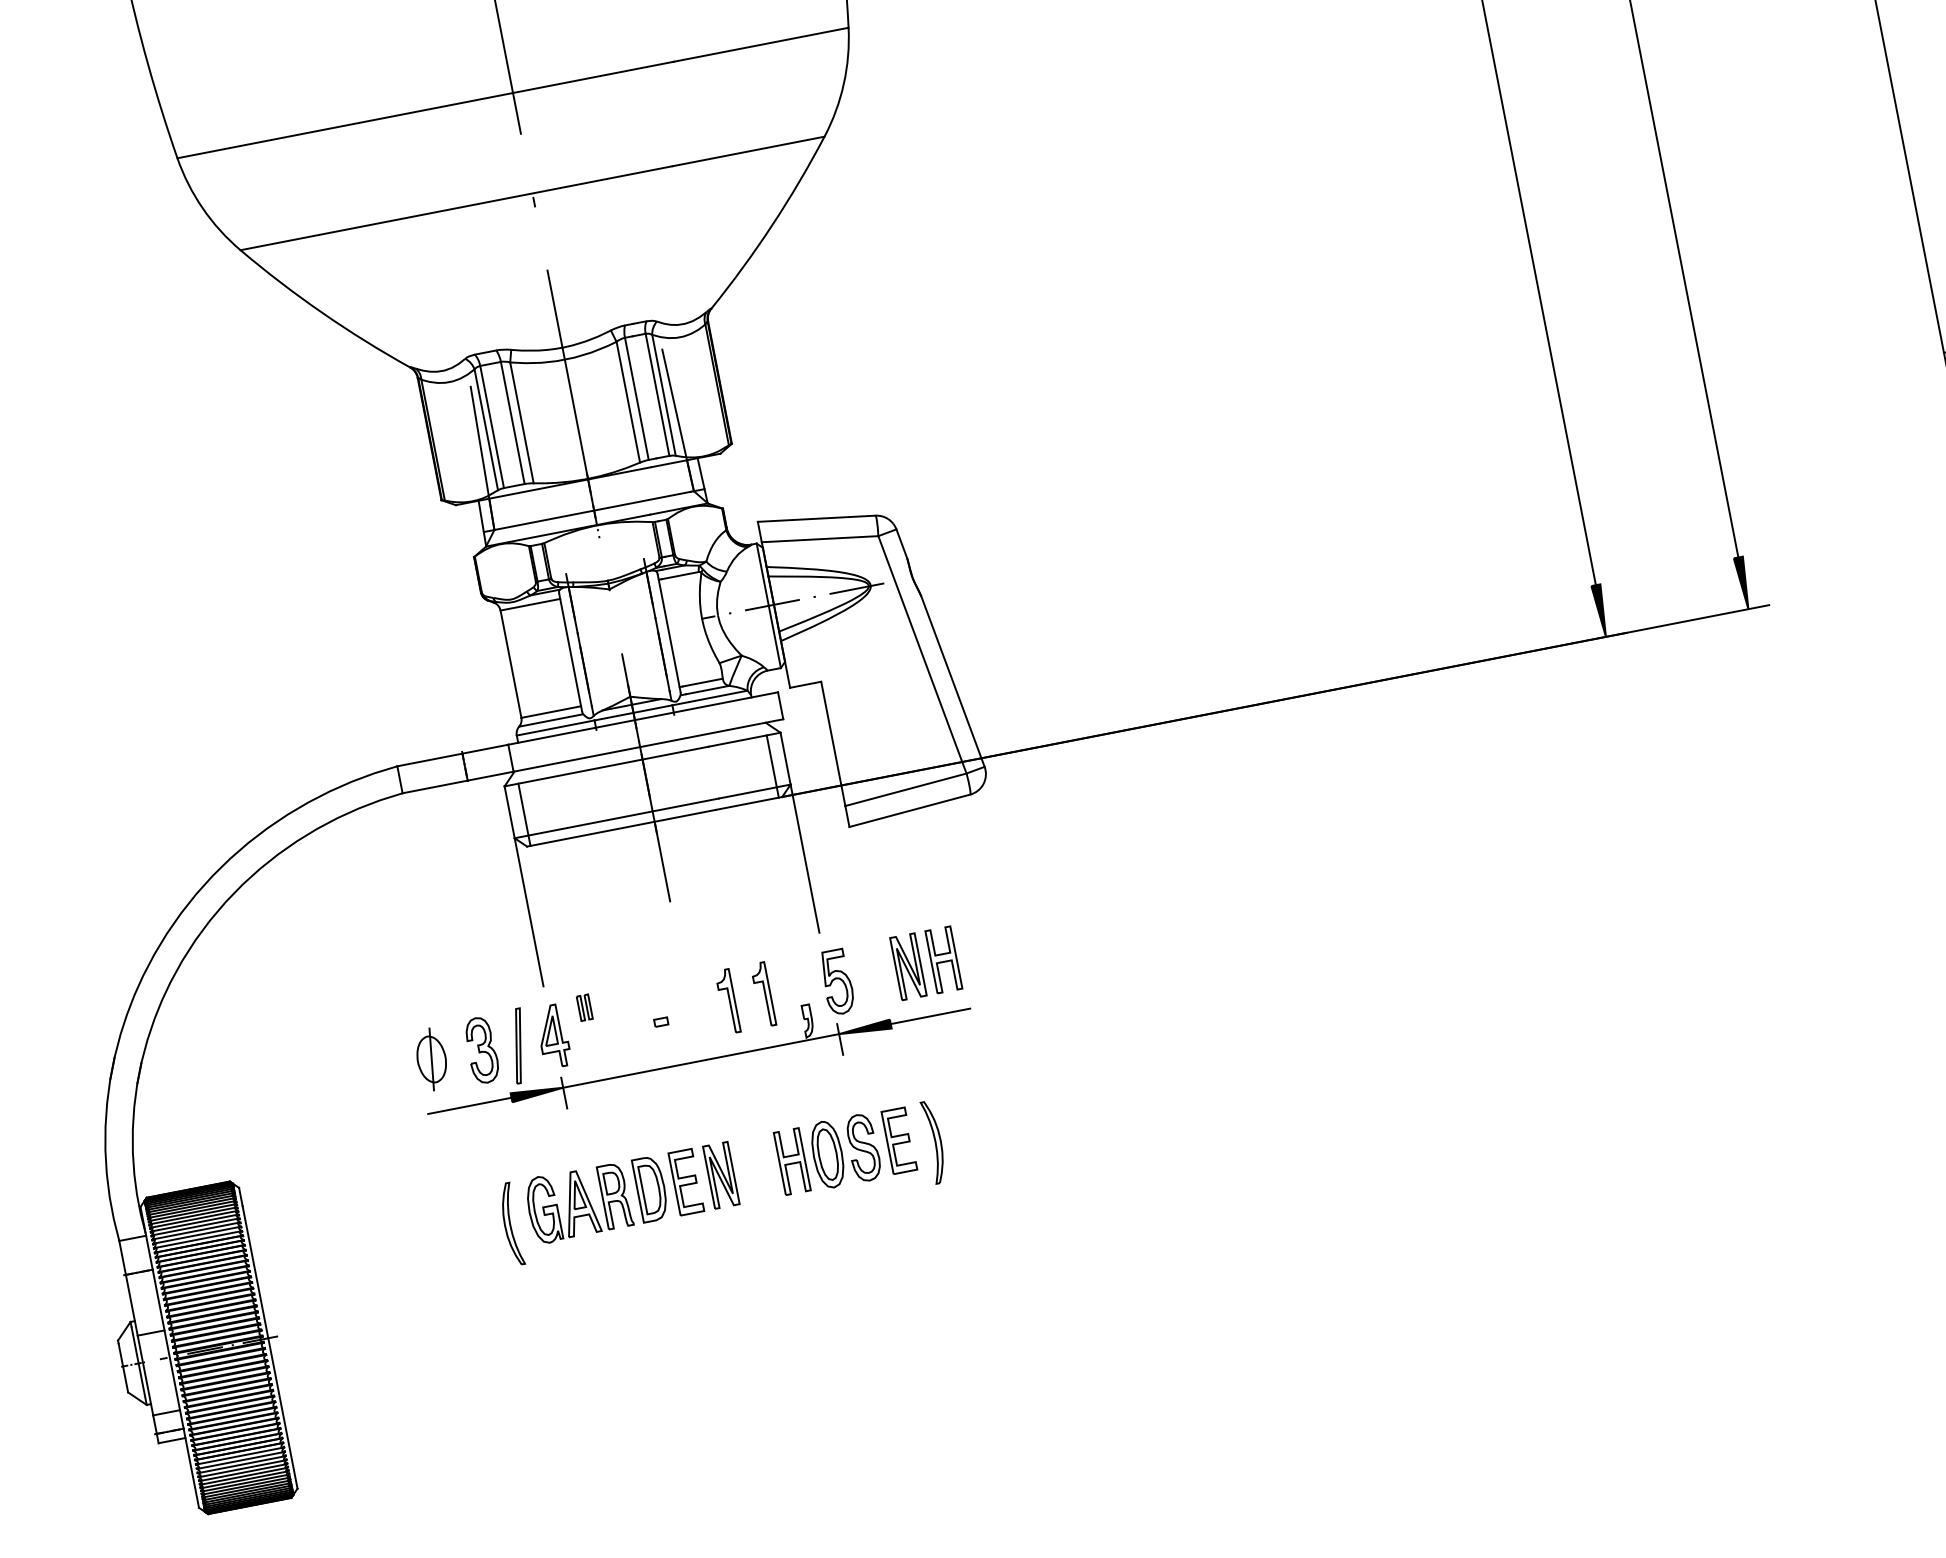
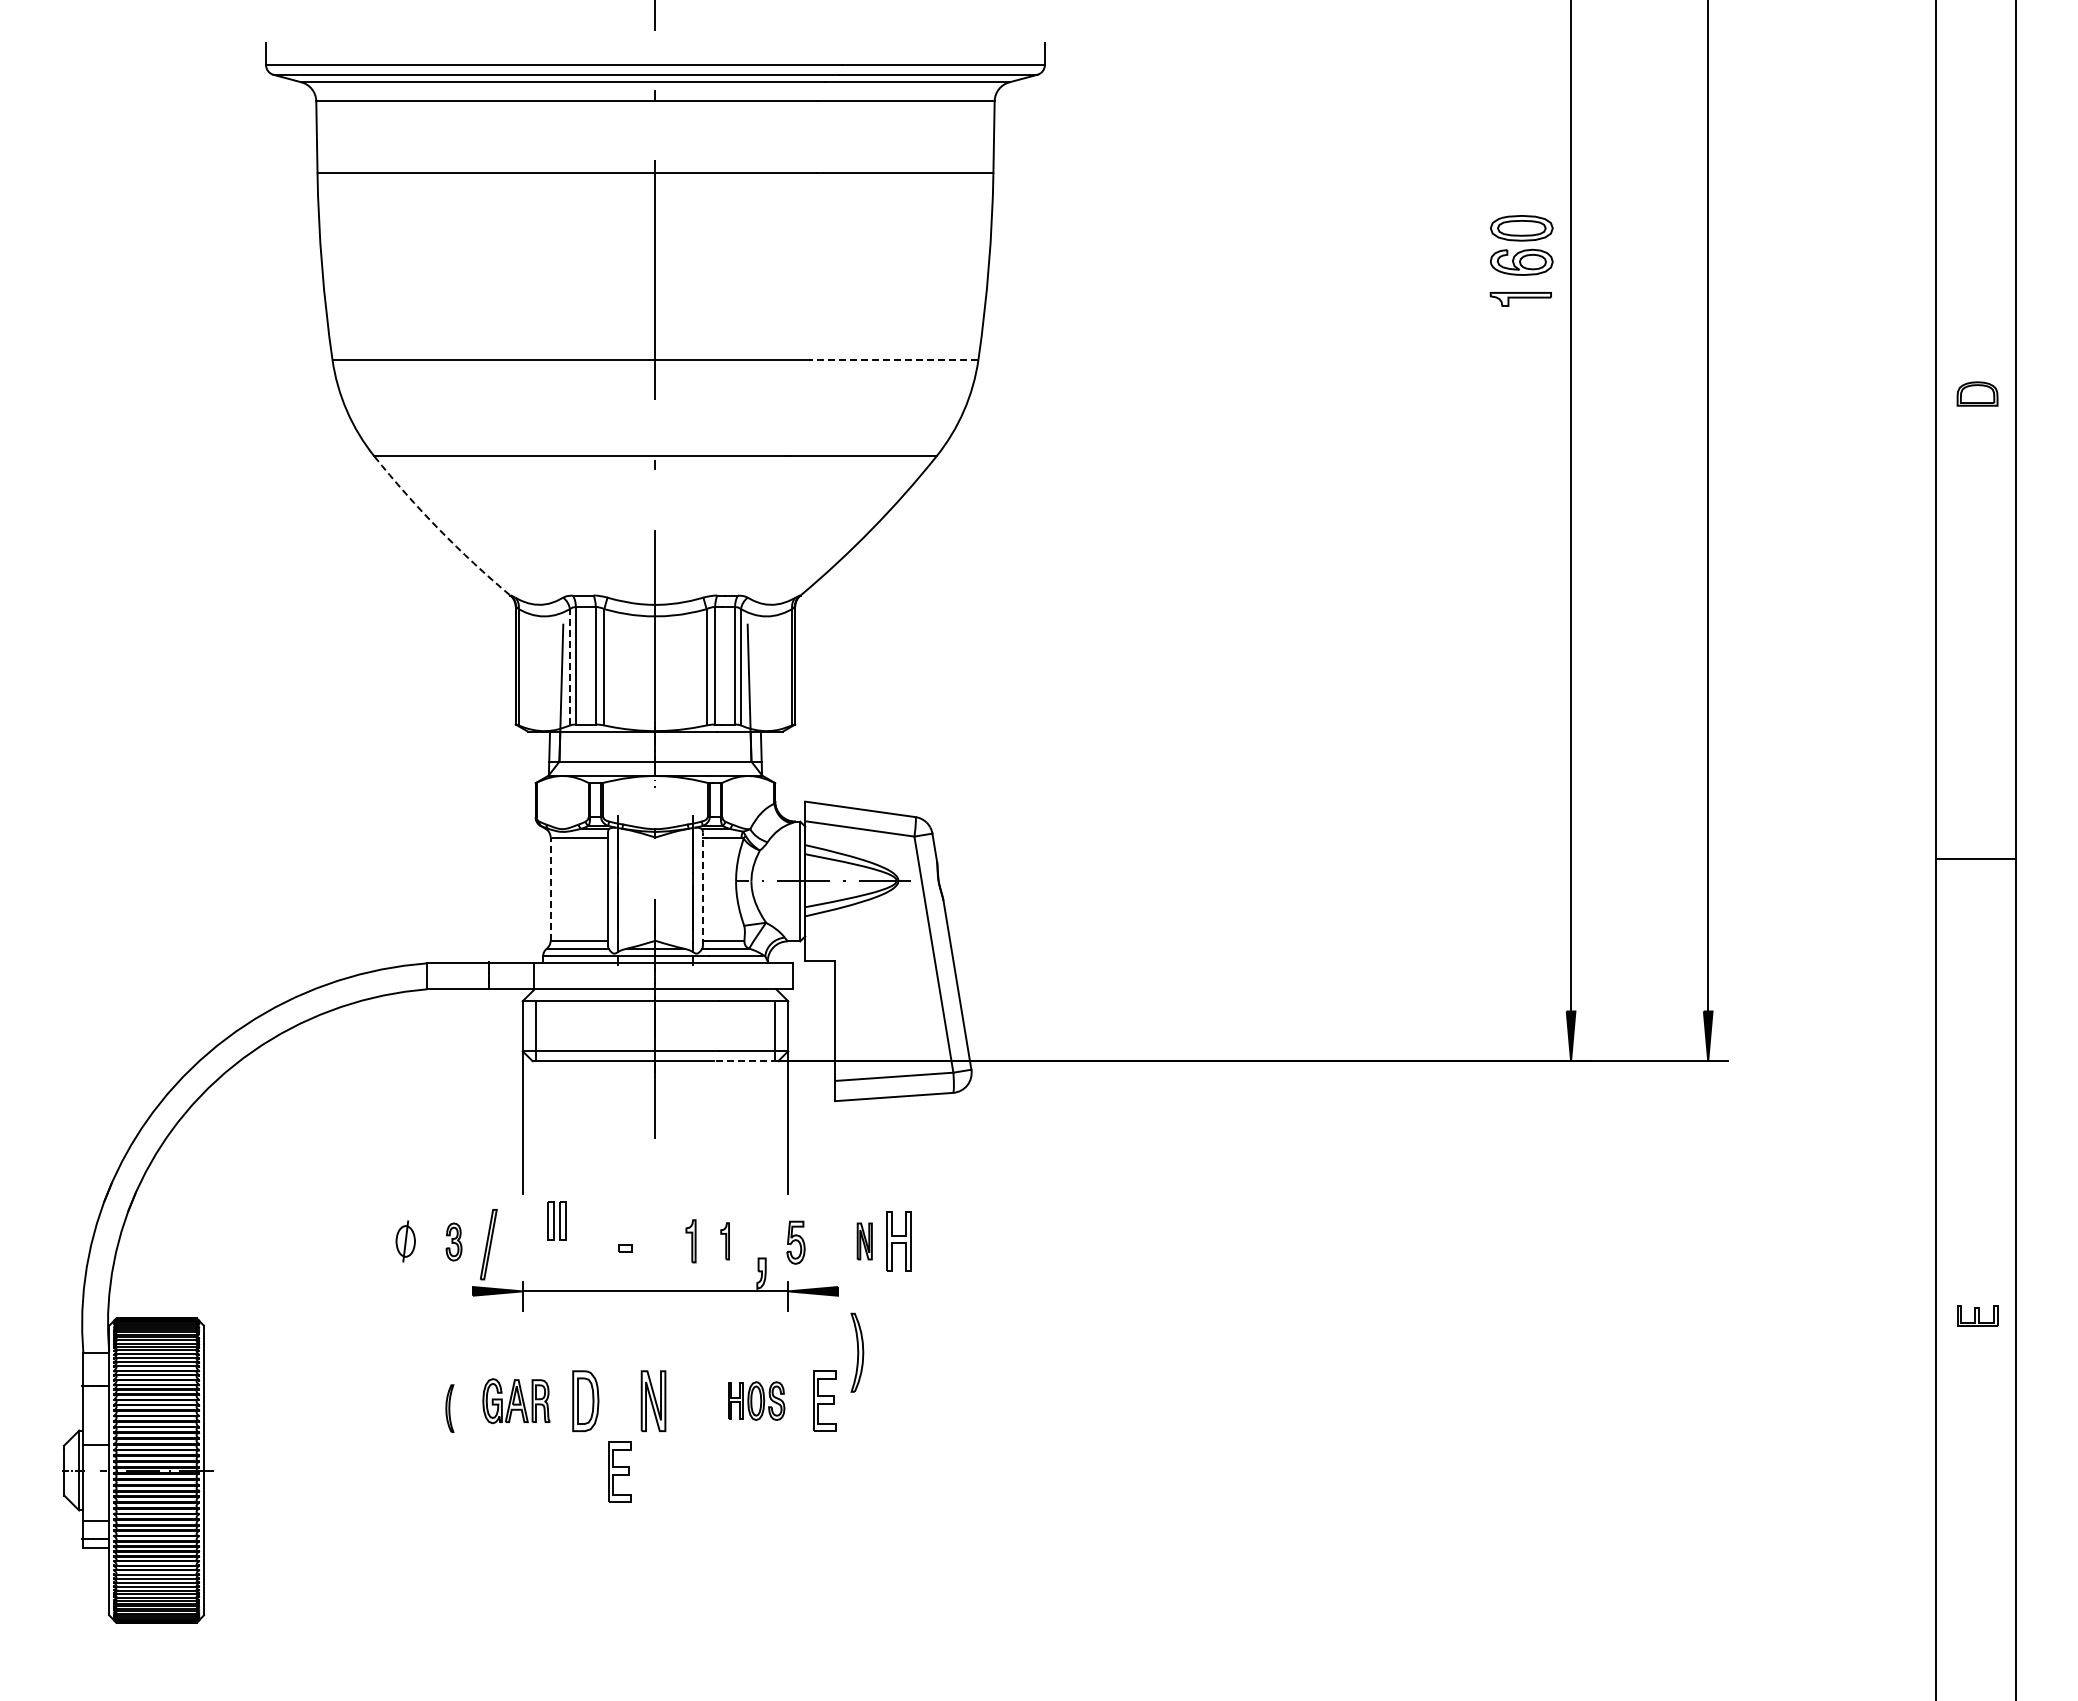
line: (760, 44) -> (893, 359), solid -> dashed
arc: (322, 312) -> (439, 529), solid -> dashed
line: (485, 429) -> (569, 666), solid -> dashed
line: (668, 632) -> (702, 888), solid -> dashed
line: (510, 664) -> (550, 889), solid -> dashed
line: (749, 803) -> (746, 1061), solid -> dashed
part: (908, 966) -> (864, 1241), size x0.6
part: (836, 981) -> (795, 1242), size x0.7
part: (762, 995) -> (724, 1241), size x0.6
part: (727, 1002) -> (690, 1241), size x0.7
part: (585, 1007) -> (557, 1220), size x1.6
line: (930, 1016) -> (876, 1291), removed
part: (552, 1035) -> (522, 1241), removed
part: (481, 1049) -> (453, 1241), size x0.6
part: (431, 1059) -> (405, 1241), size x0.7
line: (469, 1106) -> (432, 1291), removed
part: (934, 1141) -> (857, 1352), moved
part: (828, 1153) -> (756, 1400), size x0.6
part: (685, 1181) -> (619, 1471), moved
part: (578, 1202) -> (516, 1400), size x0.7
part: (510, 1224) -> (449, 1408), size x0.6

